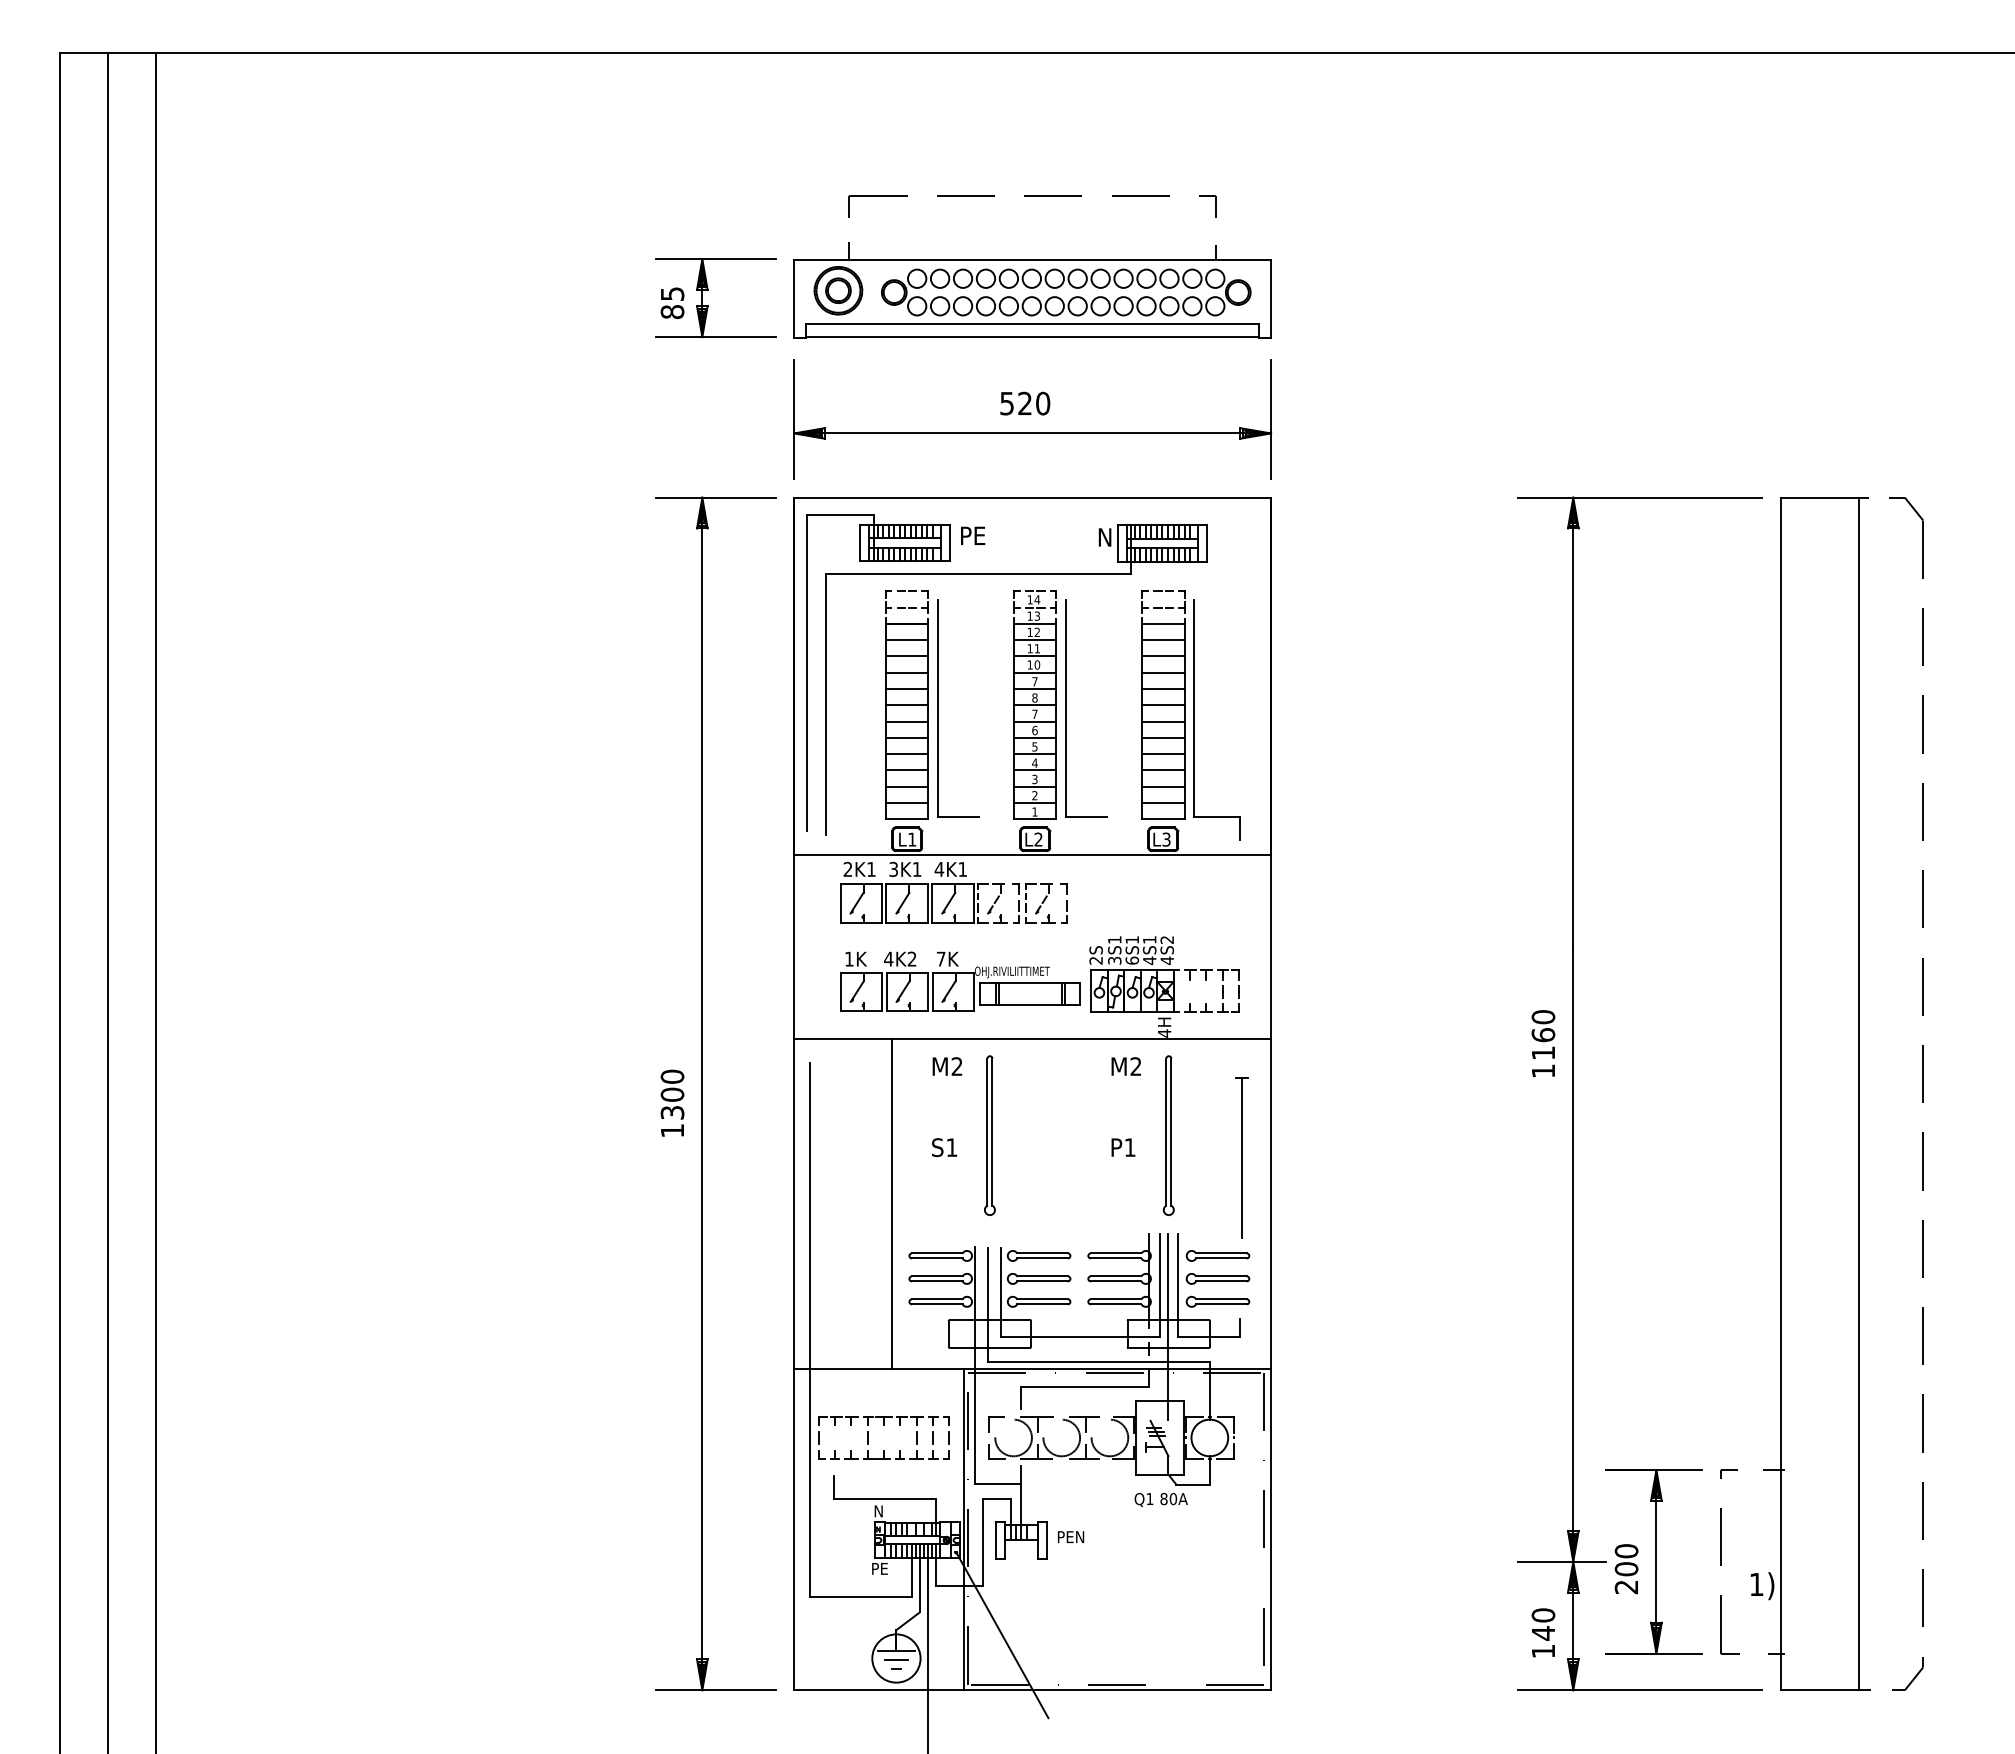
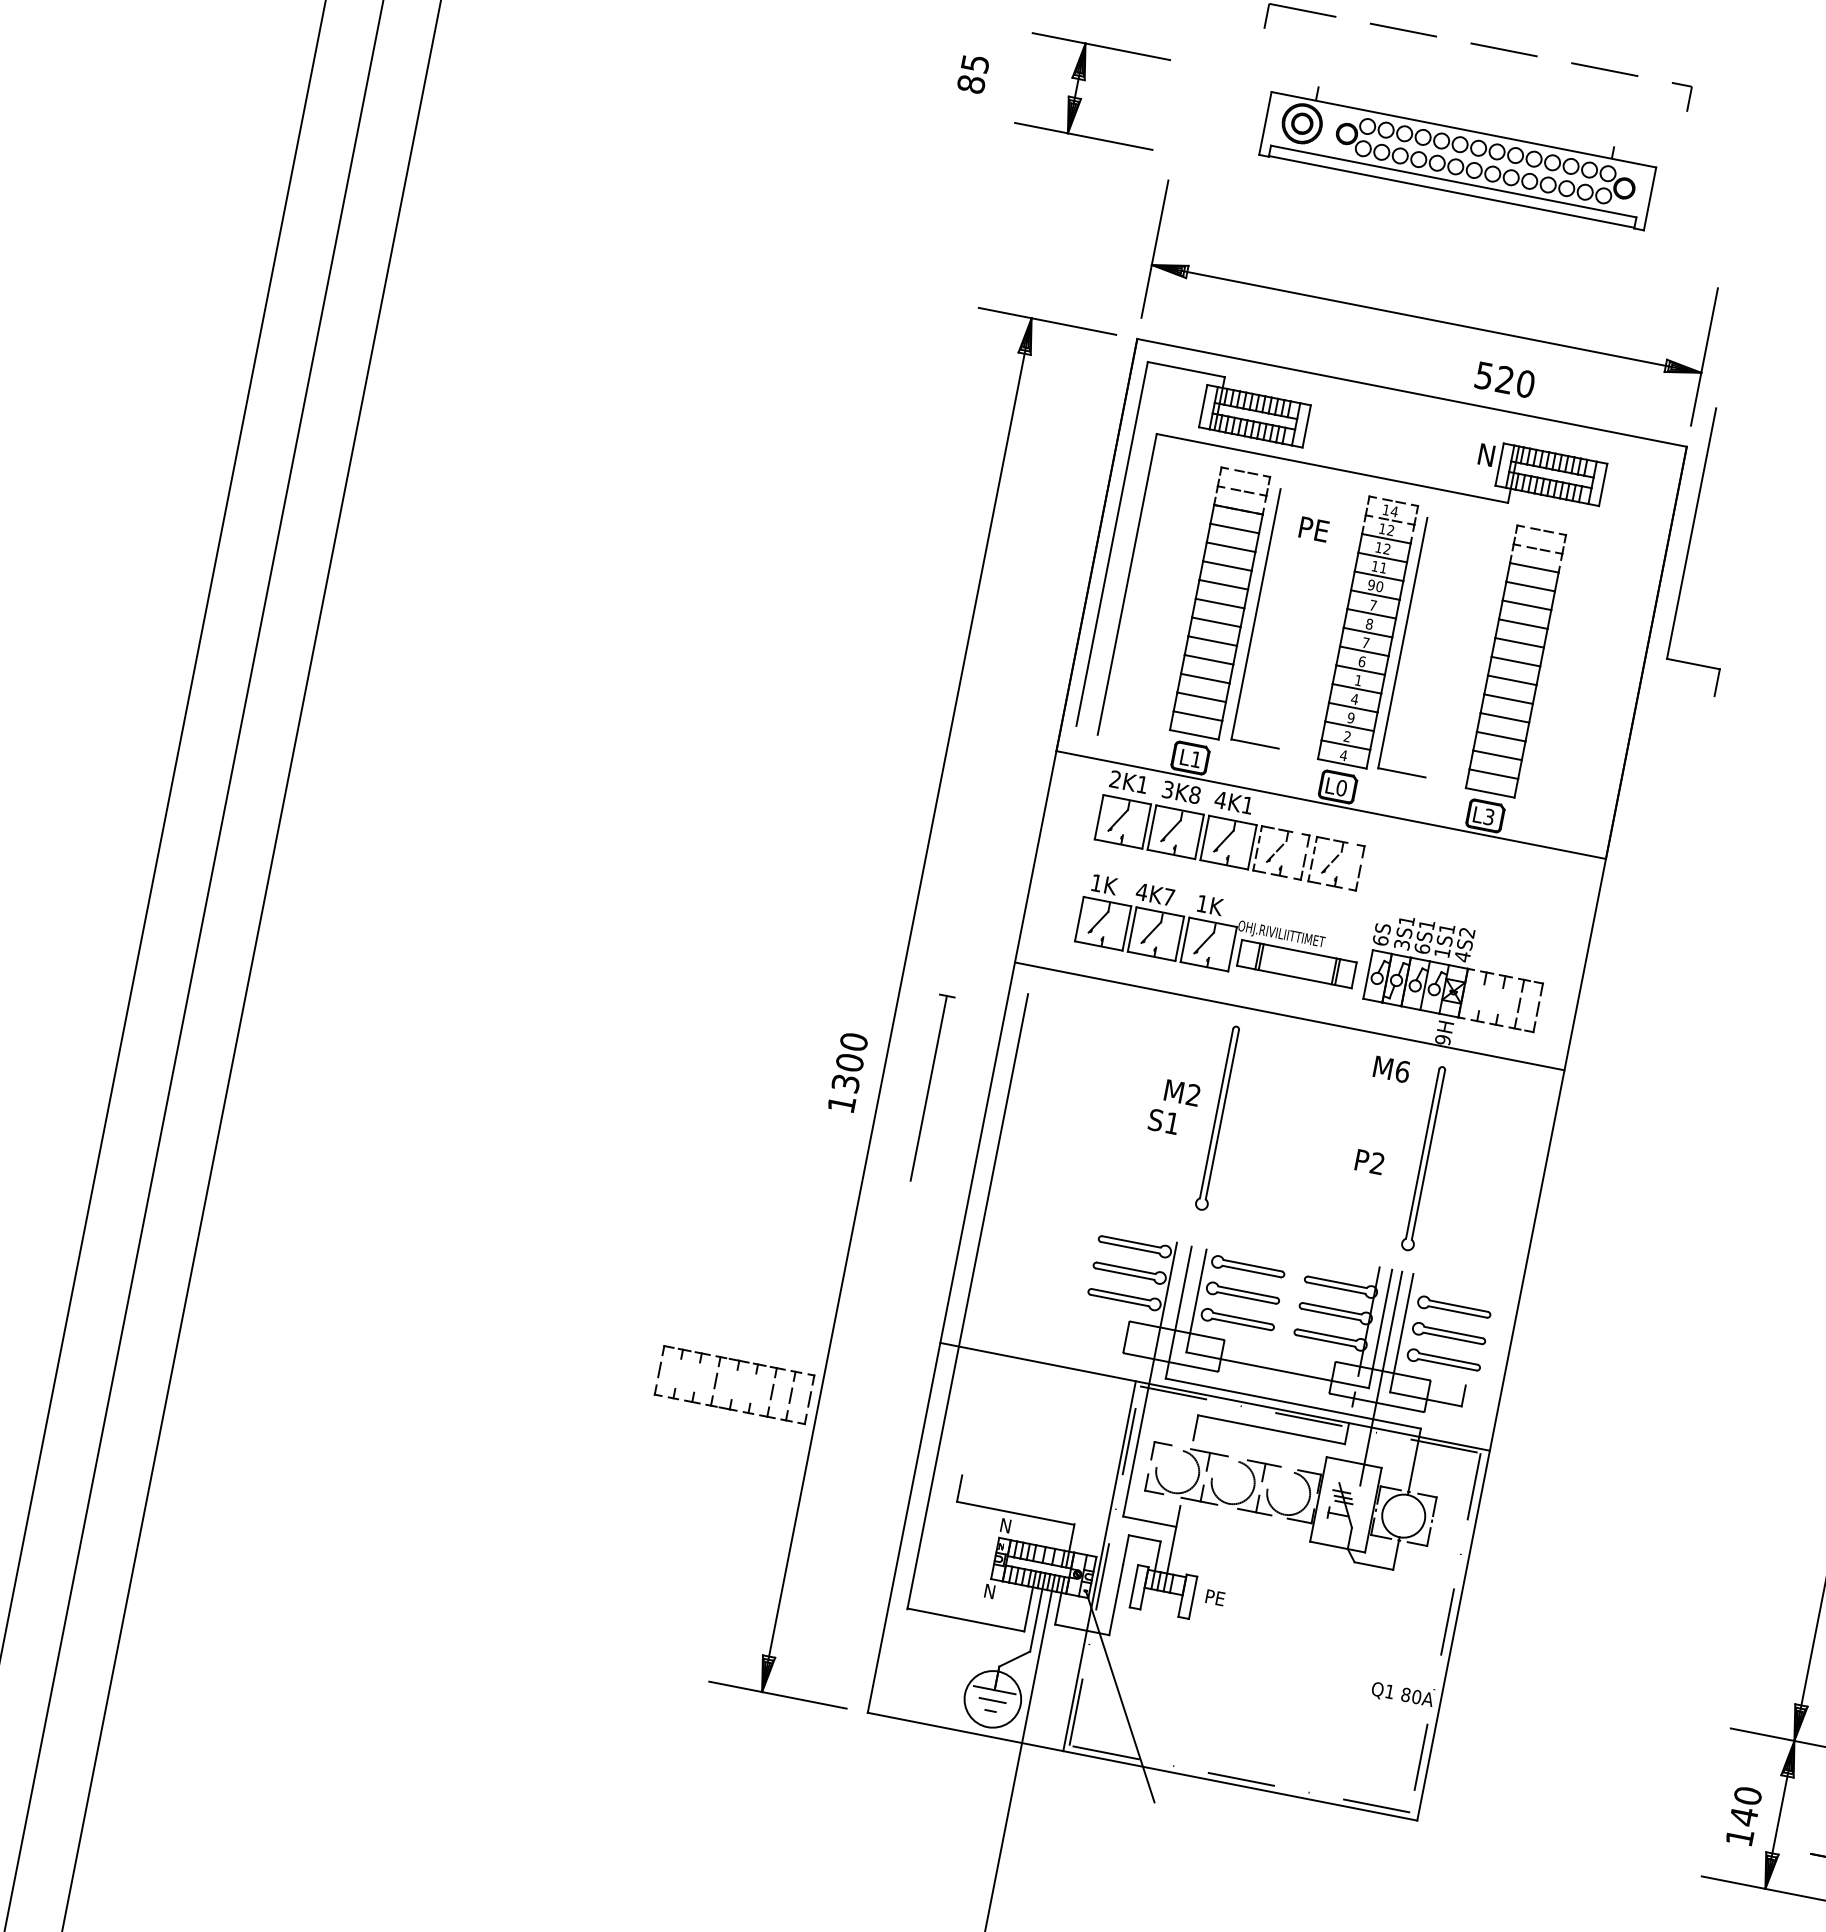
part: (1032, 290) -> (1458, 154), size x0.7
text: (672, 303) -> (973, 74), moved
text: (1025, 403) -> (1505, 379), moved
text: (973, 535) -> (1314, 529), moved
text: (1036, 616) -> (1389, 530), 13 -> 12
text: (1029, 664) -> (1370, 584), 10 -> 90
part: (1194, 719) -> (1689, 546), moved
text: (1034, 746) -> (1358, 679), 5 -> 1
text: (1034, 778) -> (1350, 716), 3 -> 9
text: (1034, 811) -> (1343, 754), 1 -> 4
text: (1038, 839) -> (1341, 788), L2 -> L0
text: (916, 868) -> (1194, 793), 3K1 -> 3K8
text: (911, 958) -> (1168, 896), 4K2 -> 4K7
text: (941, 958) -> (1202, 903), 7K -> 1K
text: (1095, 960) -> (1379, 940), 2S -> 6S
text: (1149, 960) -> (1442, 952), 4S1 -> 1S1
text: (1164, 1033) -> (1442, 1039), 4H -> 9H
text: (947, 1066) -> (1182, 1092), moved
text: (1135, 1066) -> (1402, 1071), M2 -> M6
text: (672, 1102) -> (848, 1071), moved
text: (1129, 1147) -> (1376, 1163), P1 -> P2
part: (1241, 1157) -> (928, 1087), moved
line: (892, 1203) -> (1091, 1174), removed
part: (883, 1425) -> (736, 1370), moved
text: (1160, 1500) -> (1401, 1695), moved
text: (1080, 1537) -> (1232, 1601), PEN -> PE
text: (880, 1568) -> (994, 1592), PE -> N

